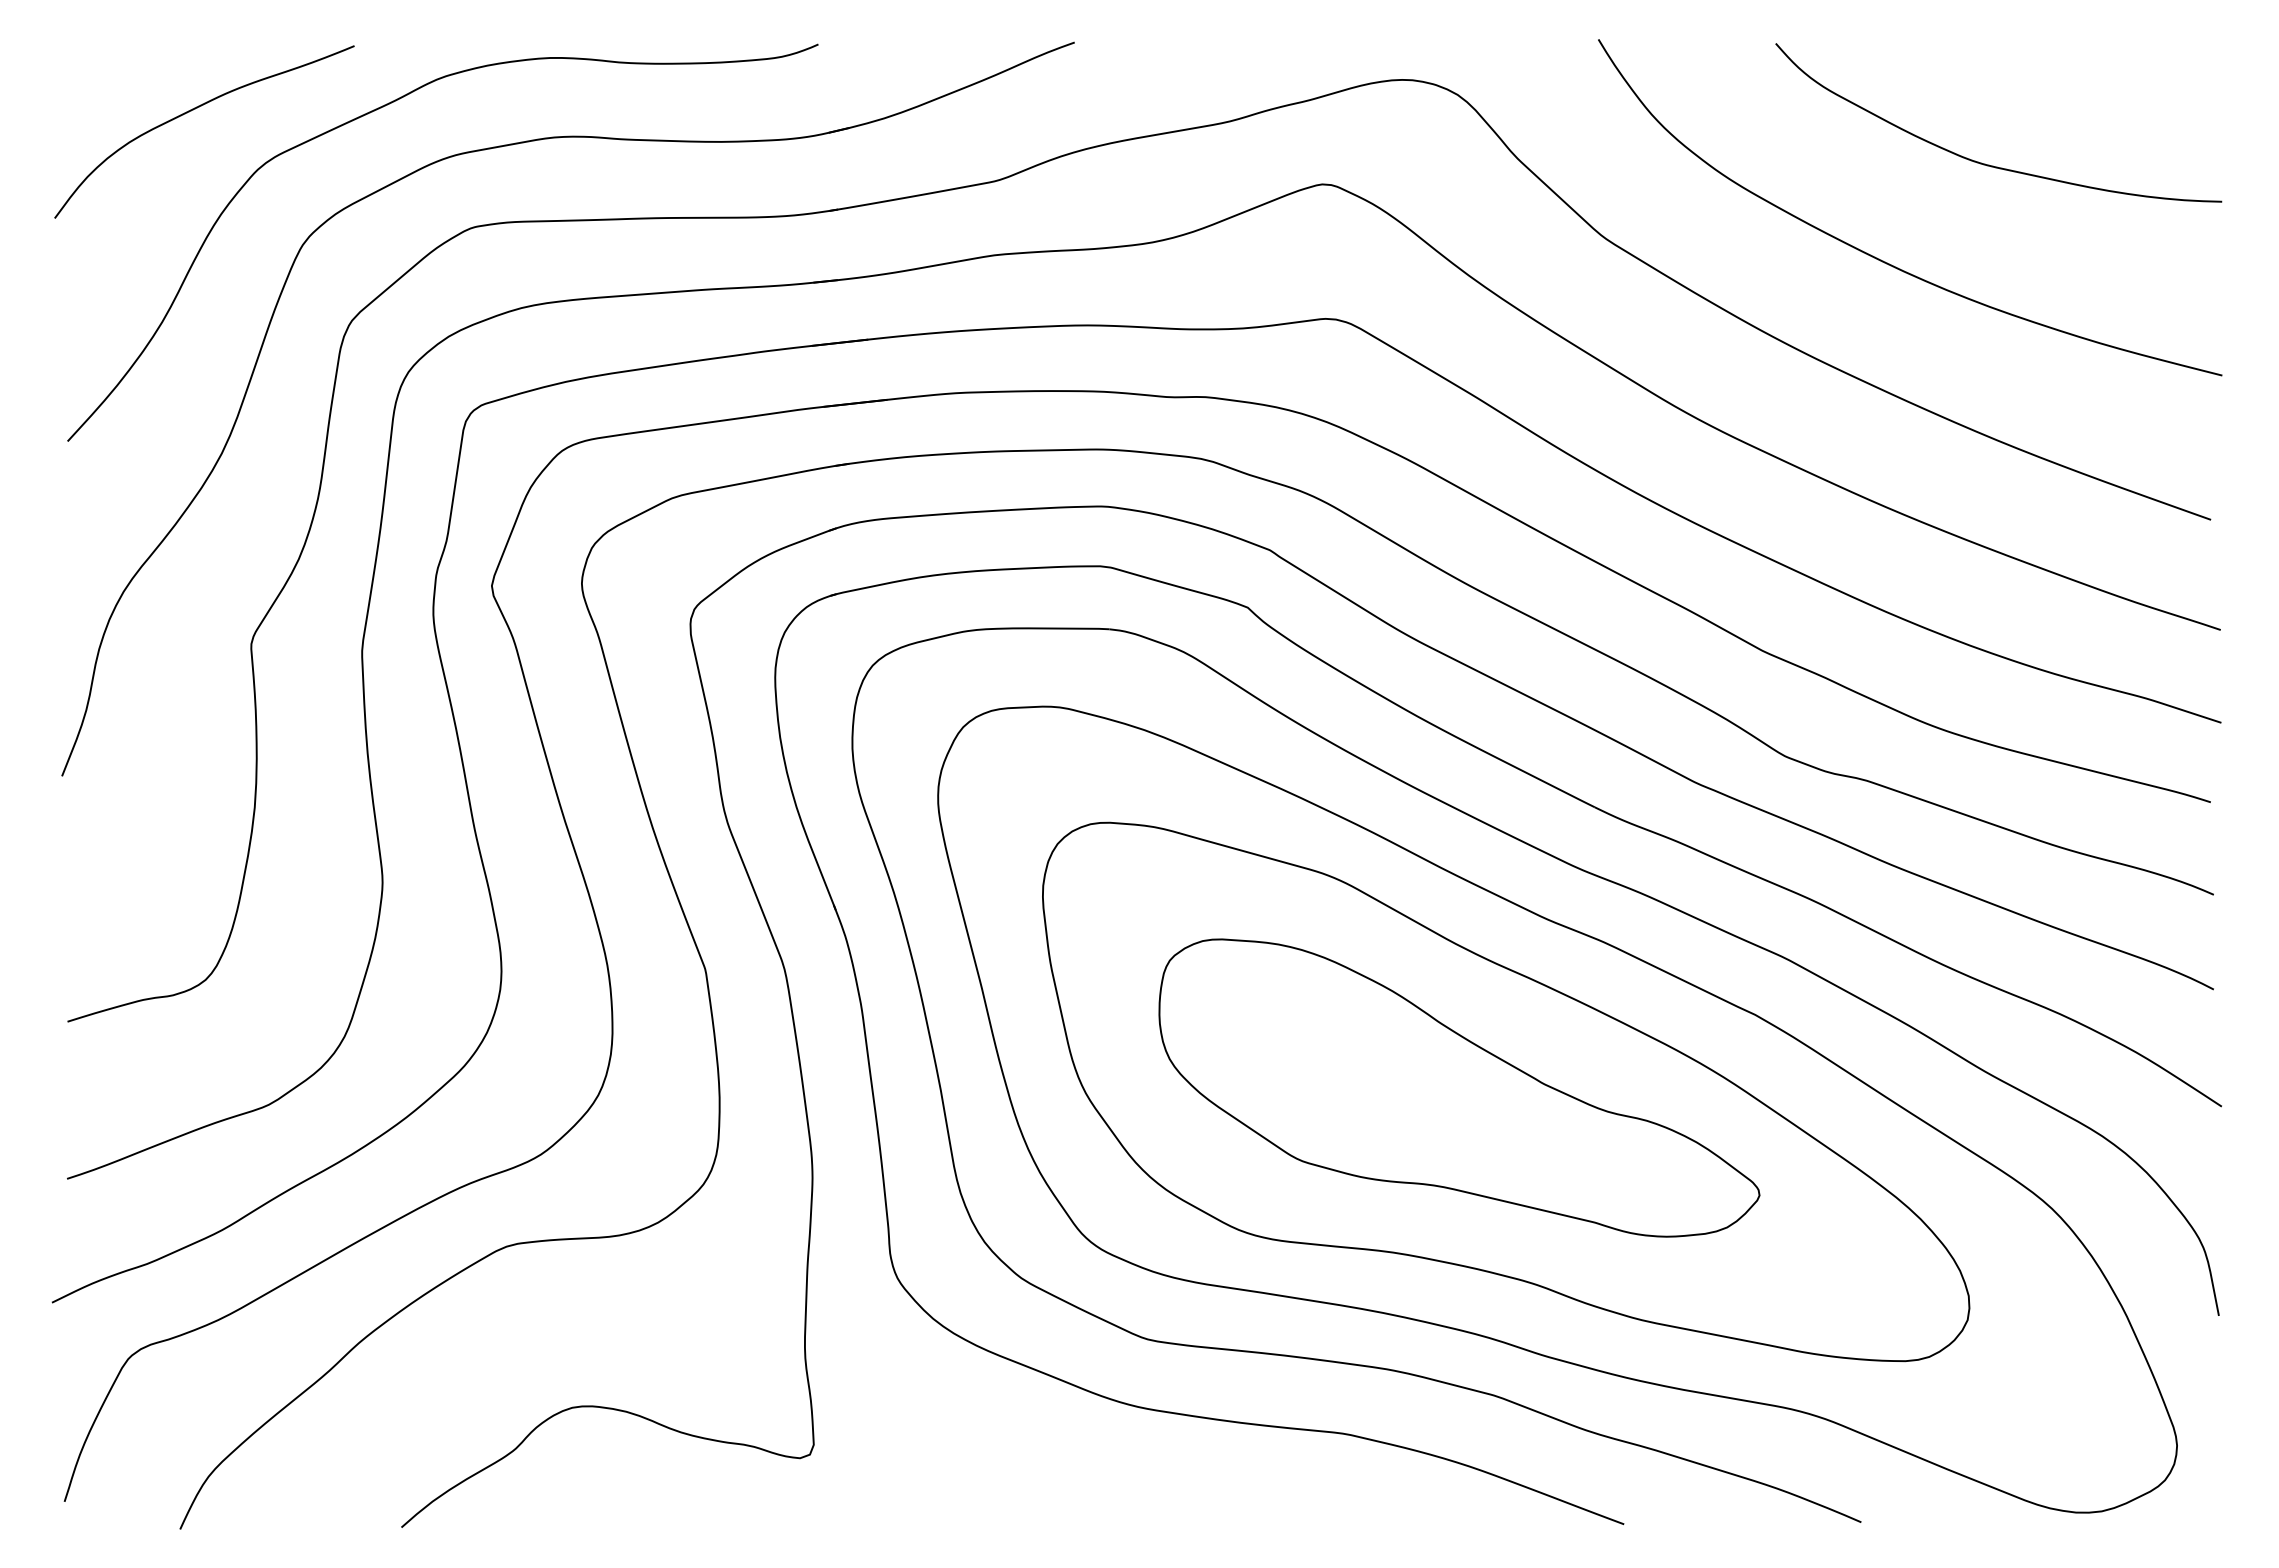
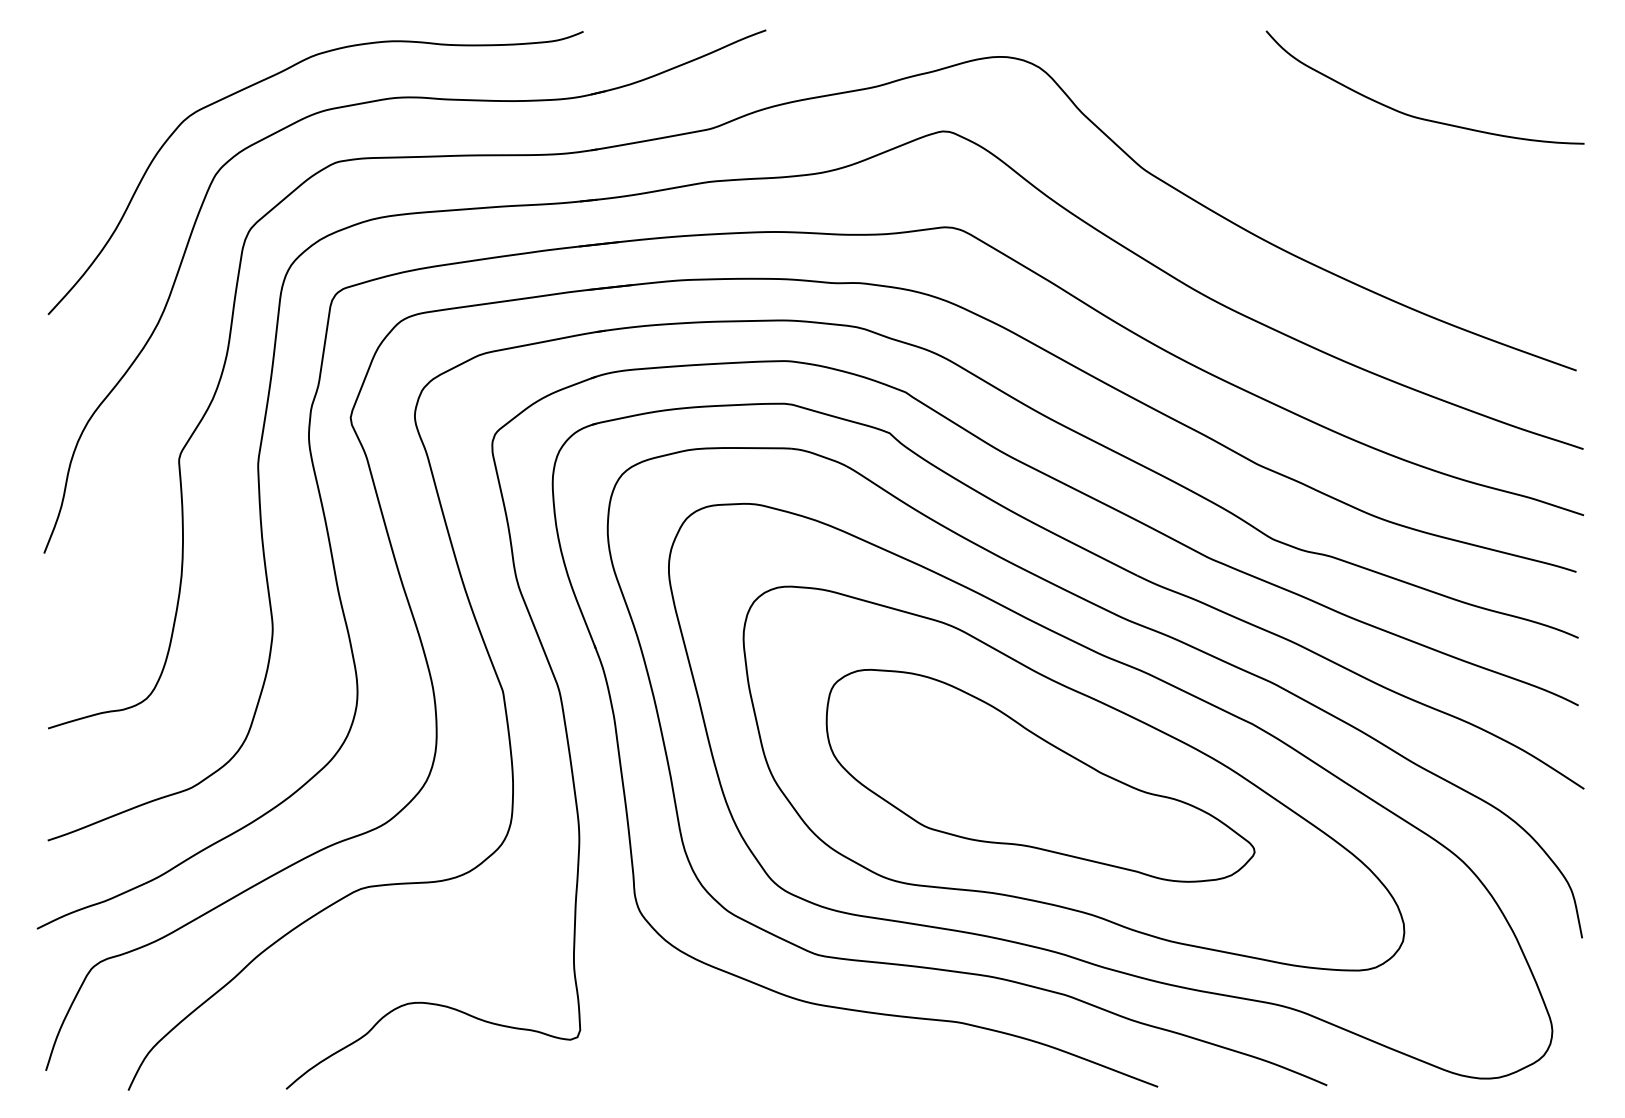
curve: (193, 110) -> (137, 78), removed
curve: (1883, 260) -> (1343, 185), removed

